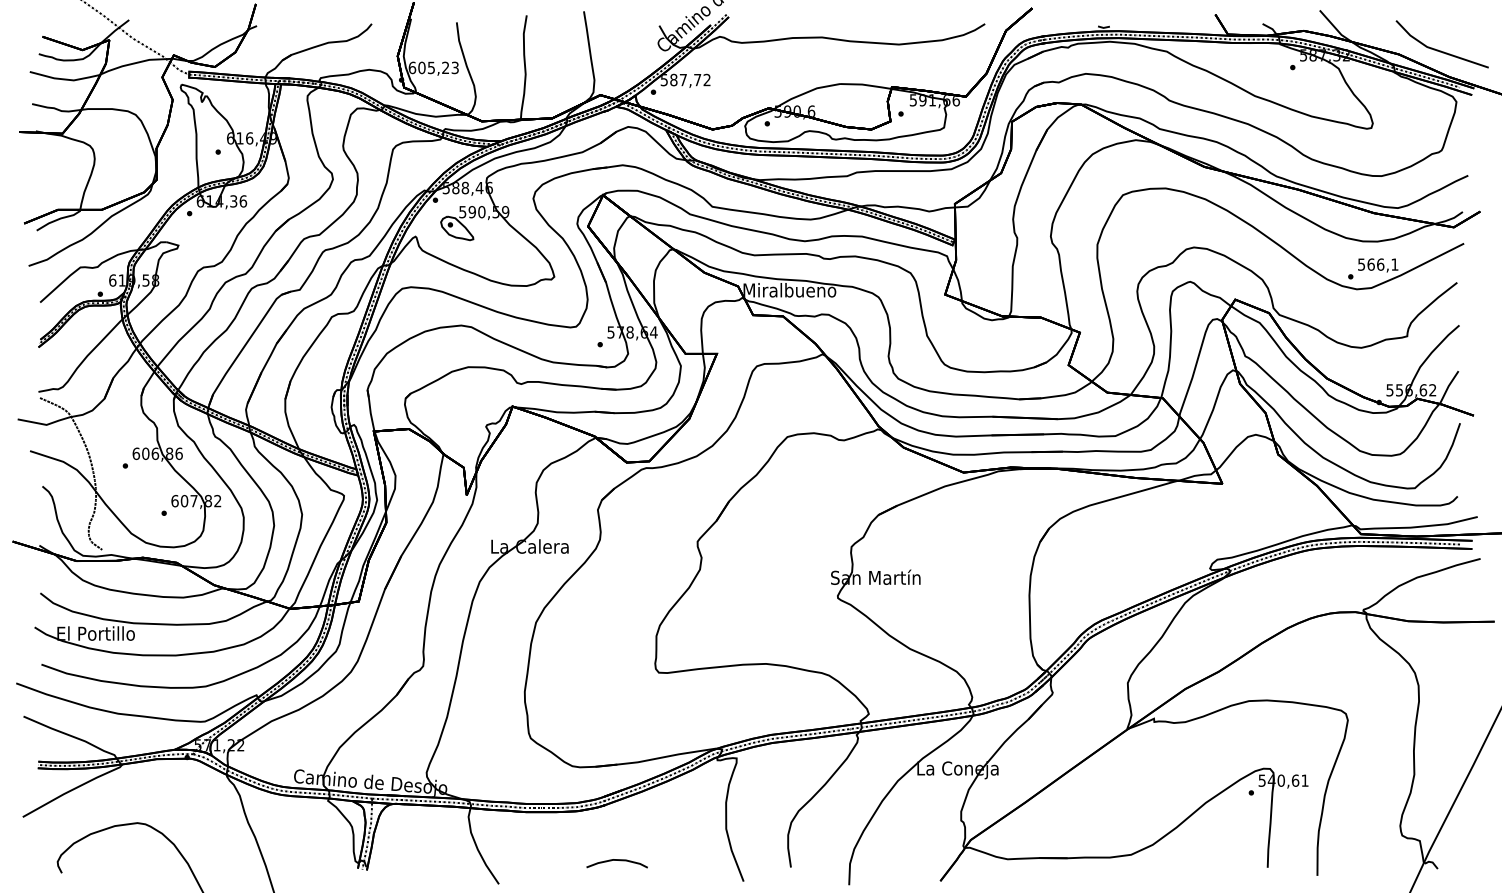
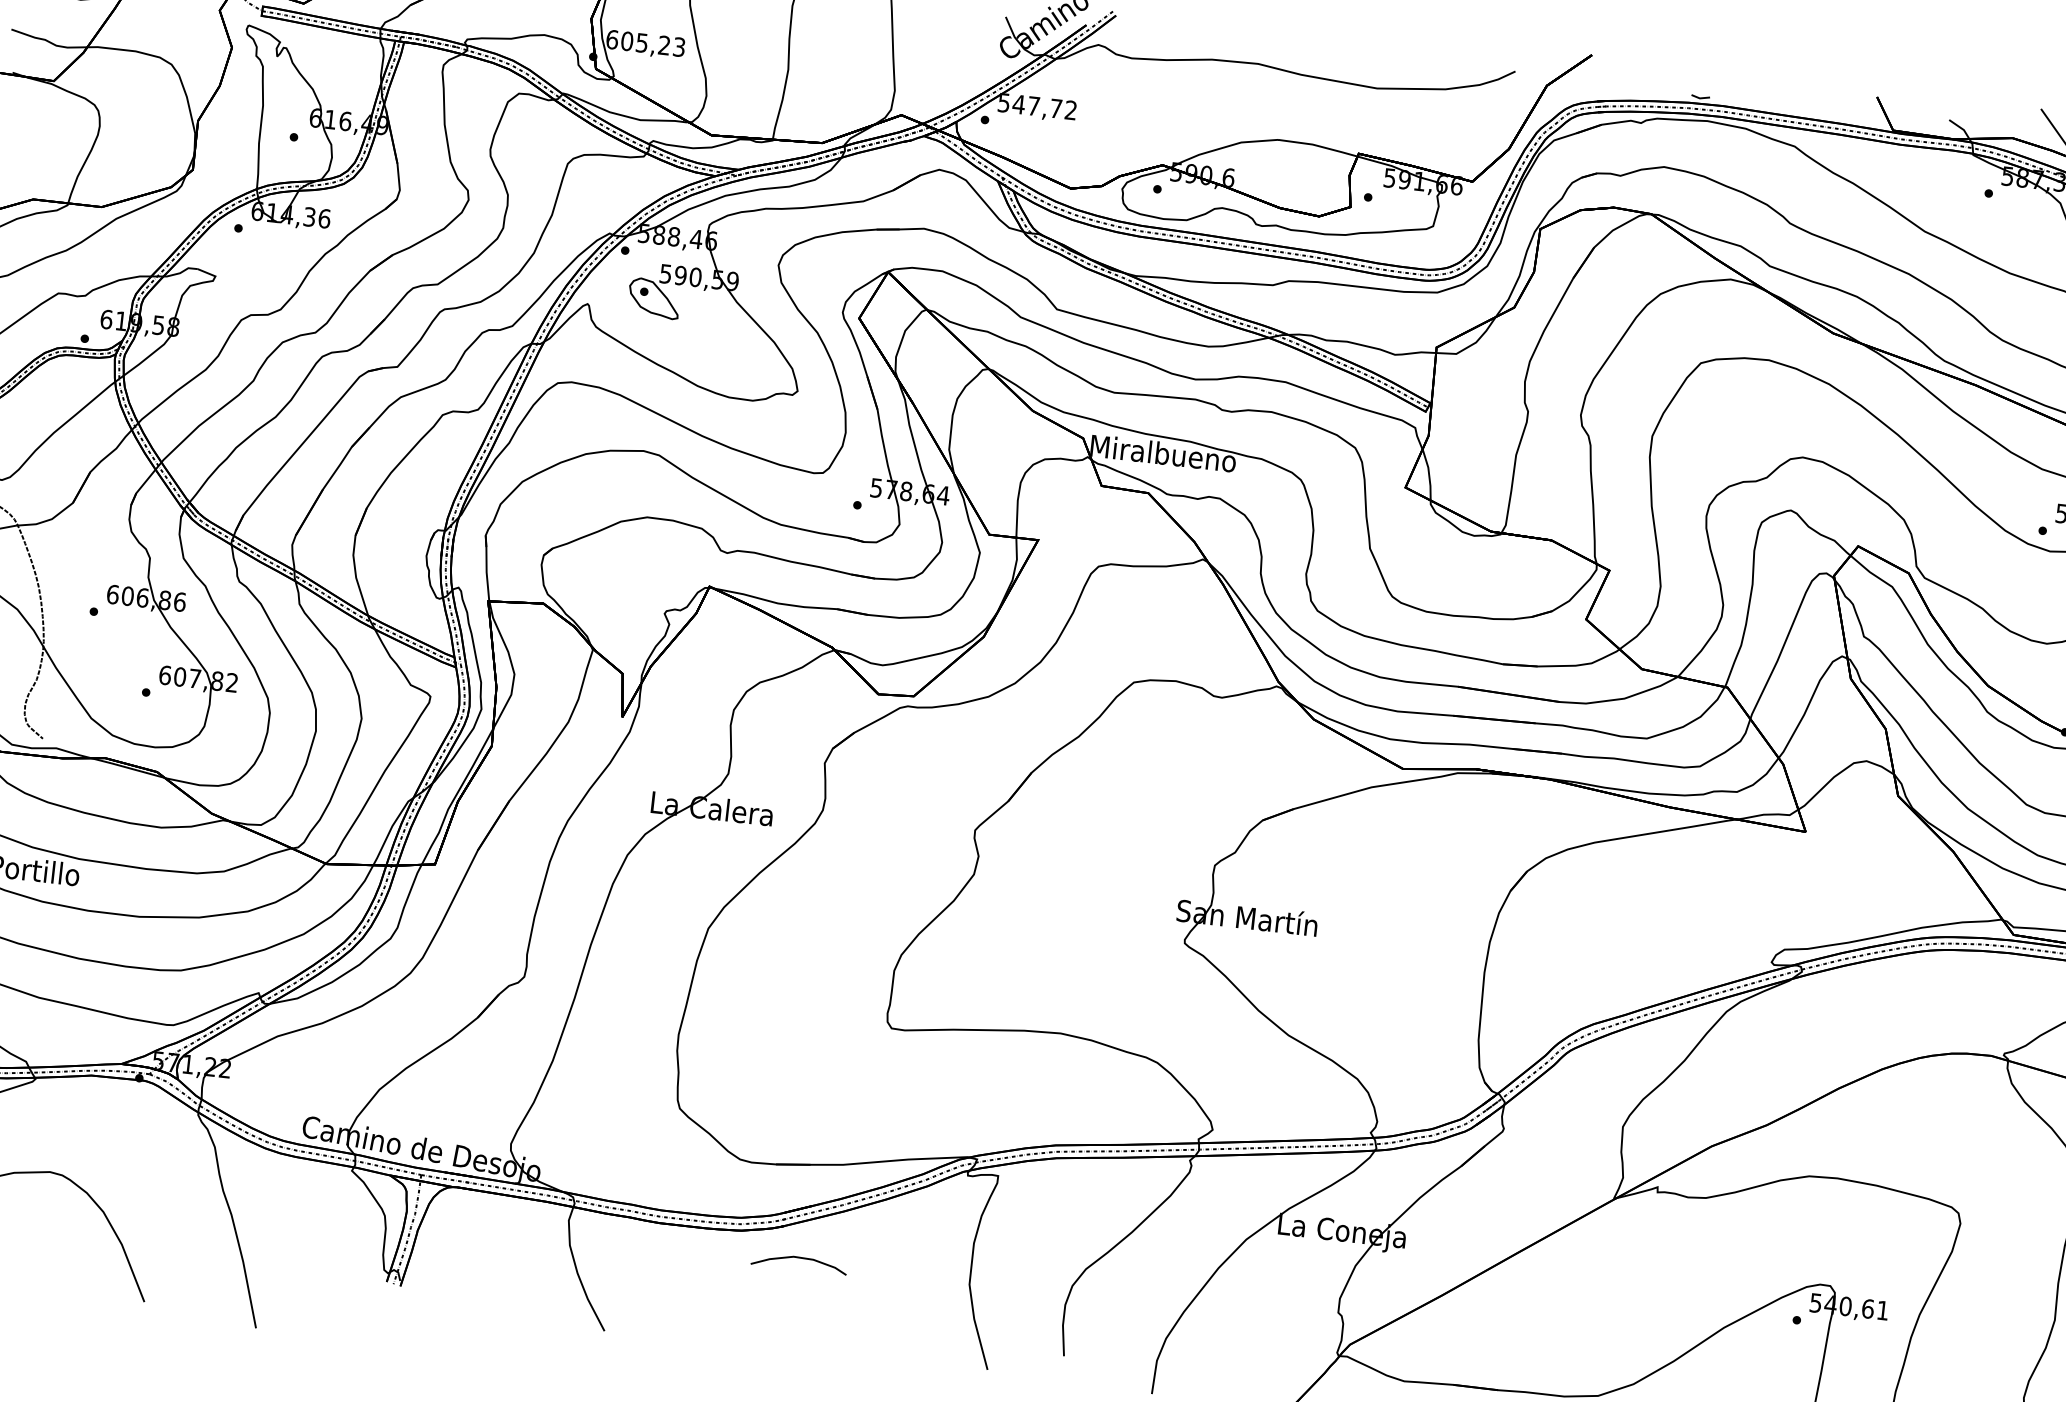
text: (673, 79) -> (1018, 103), 587,72 -> 547,72
curve: (616, 860) -> (798, 1258), moved

